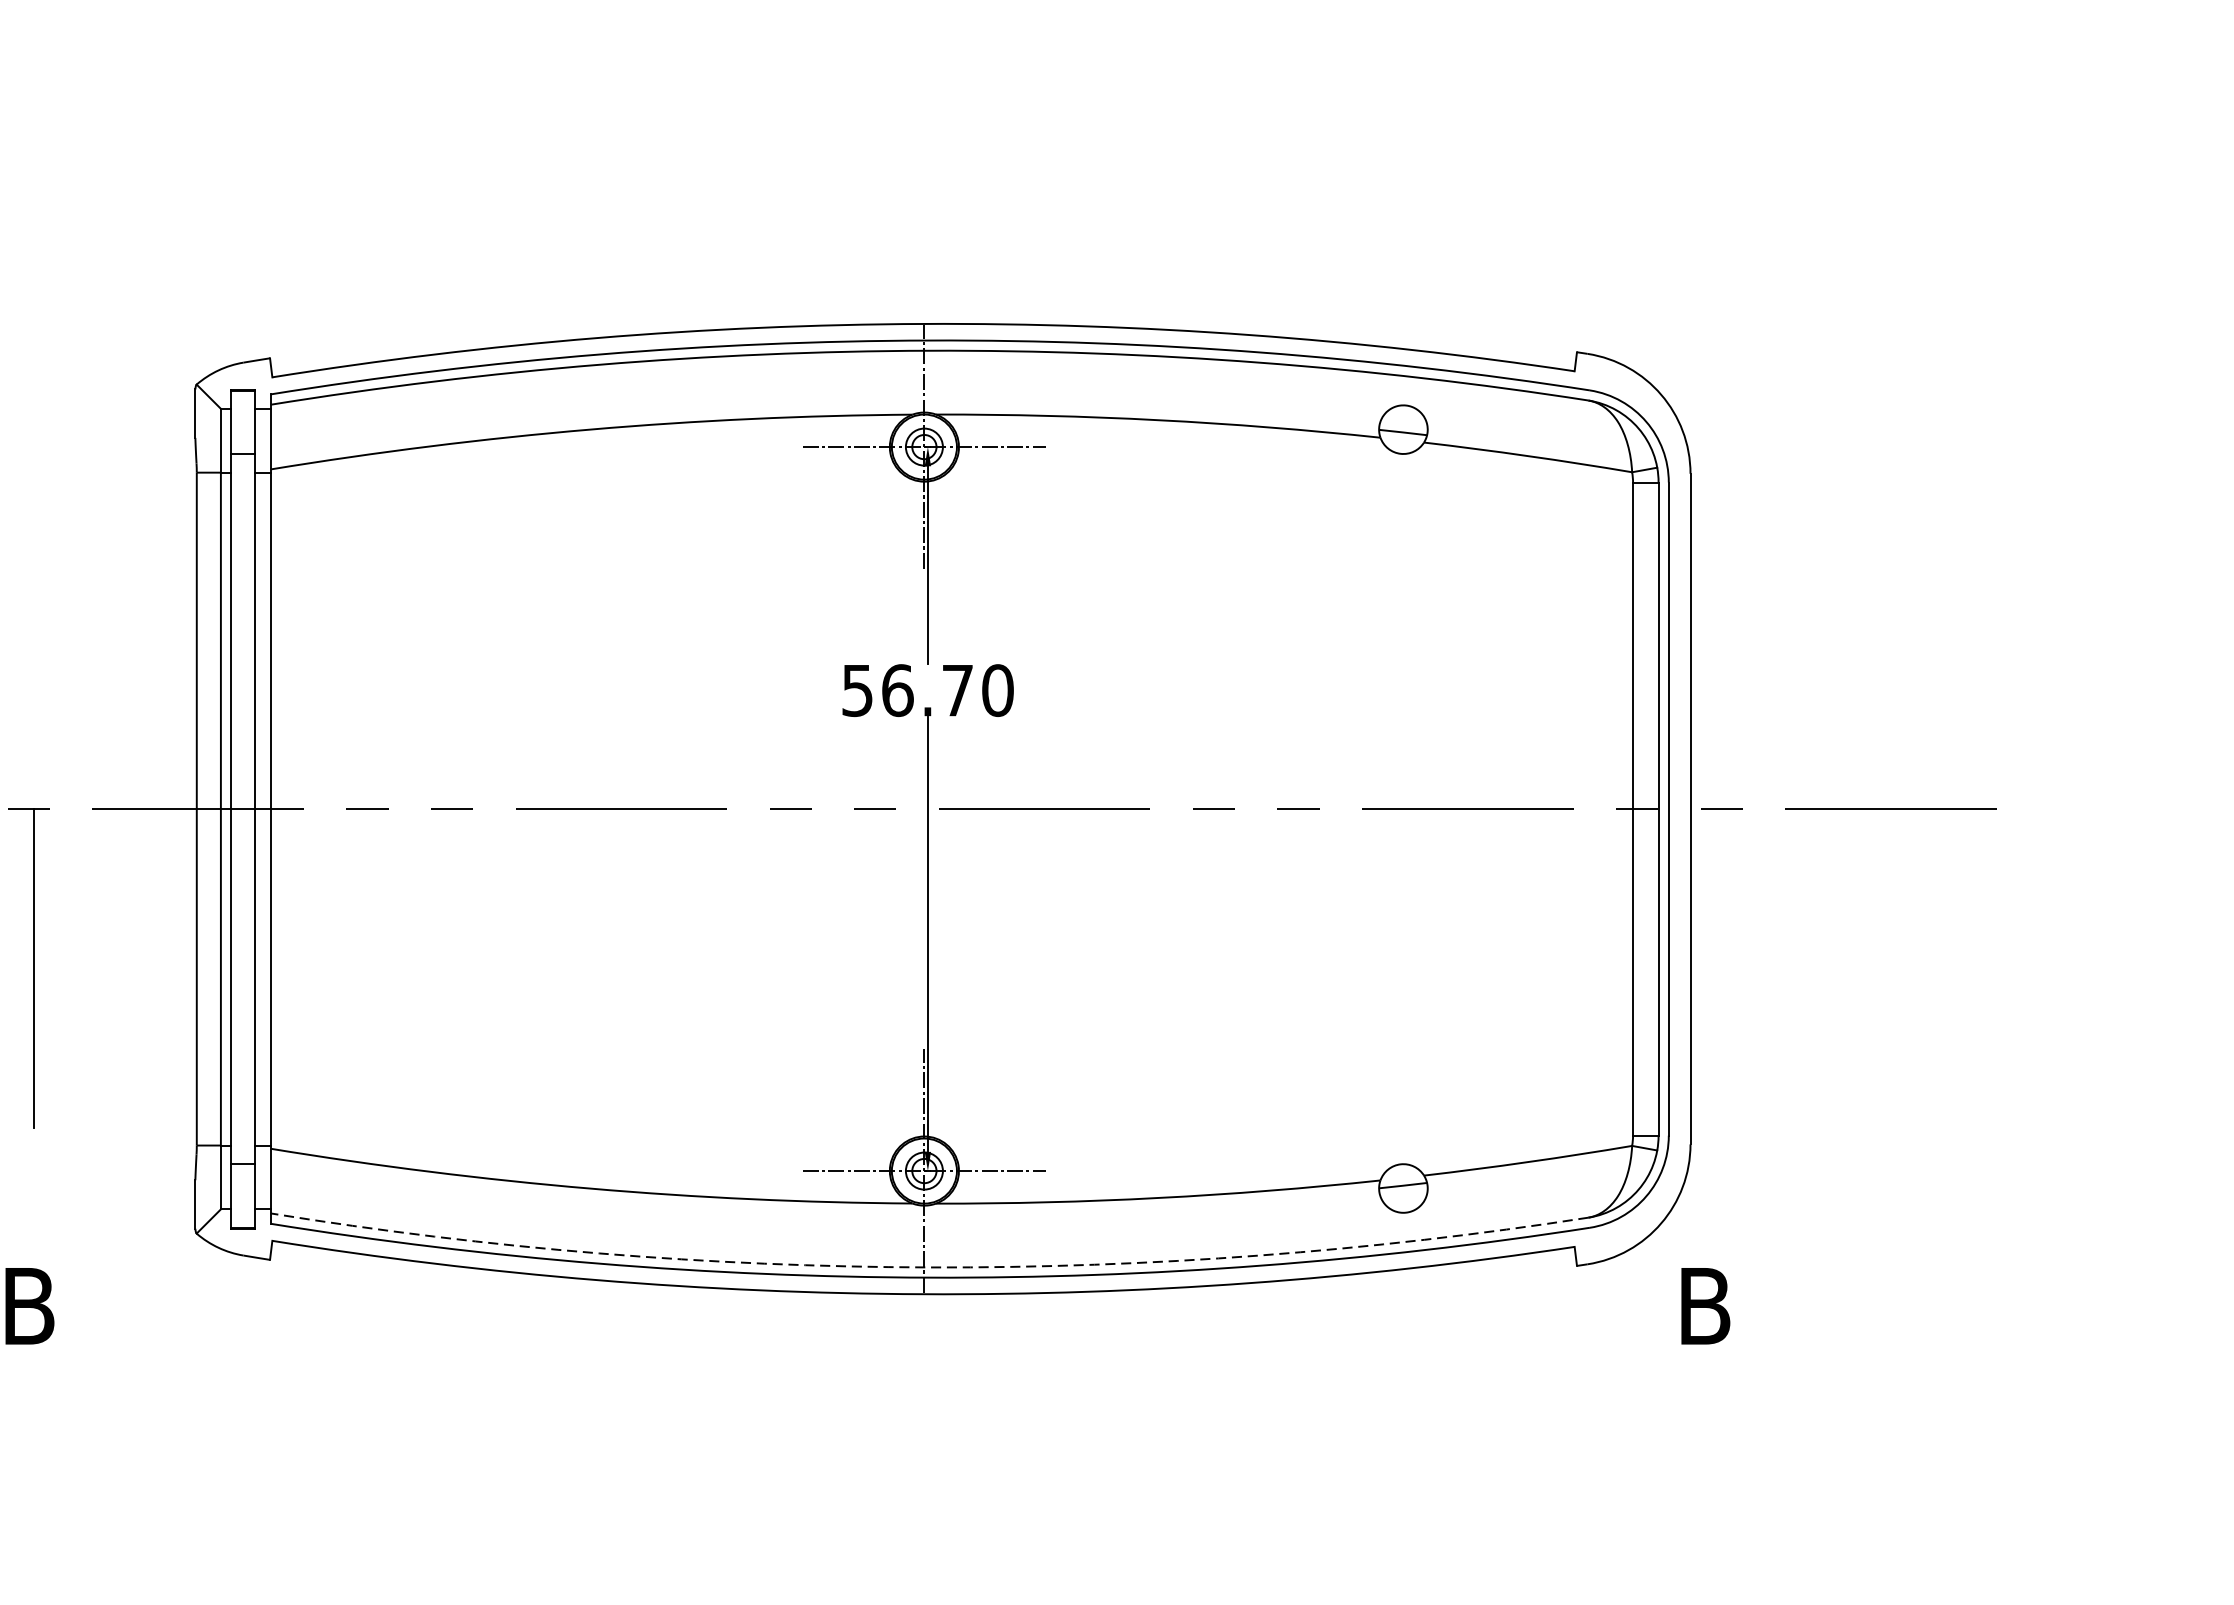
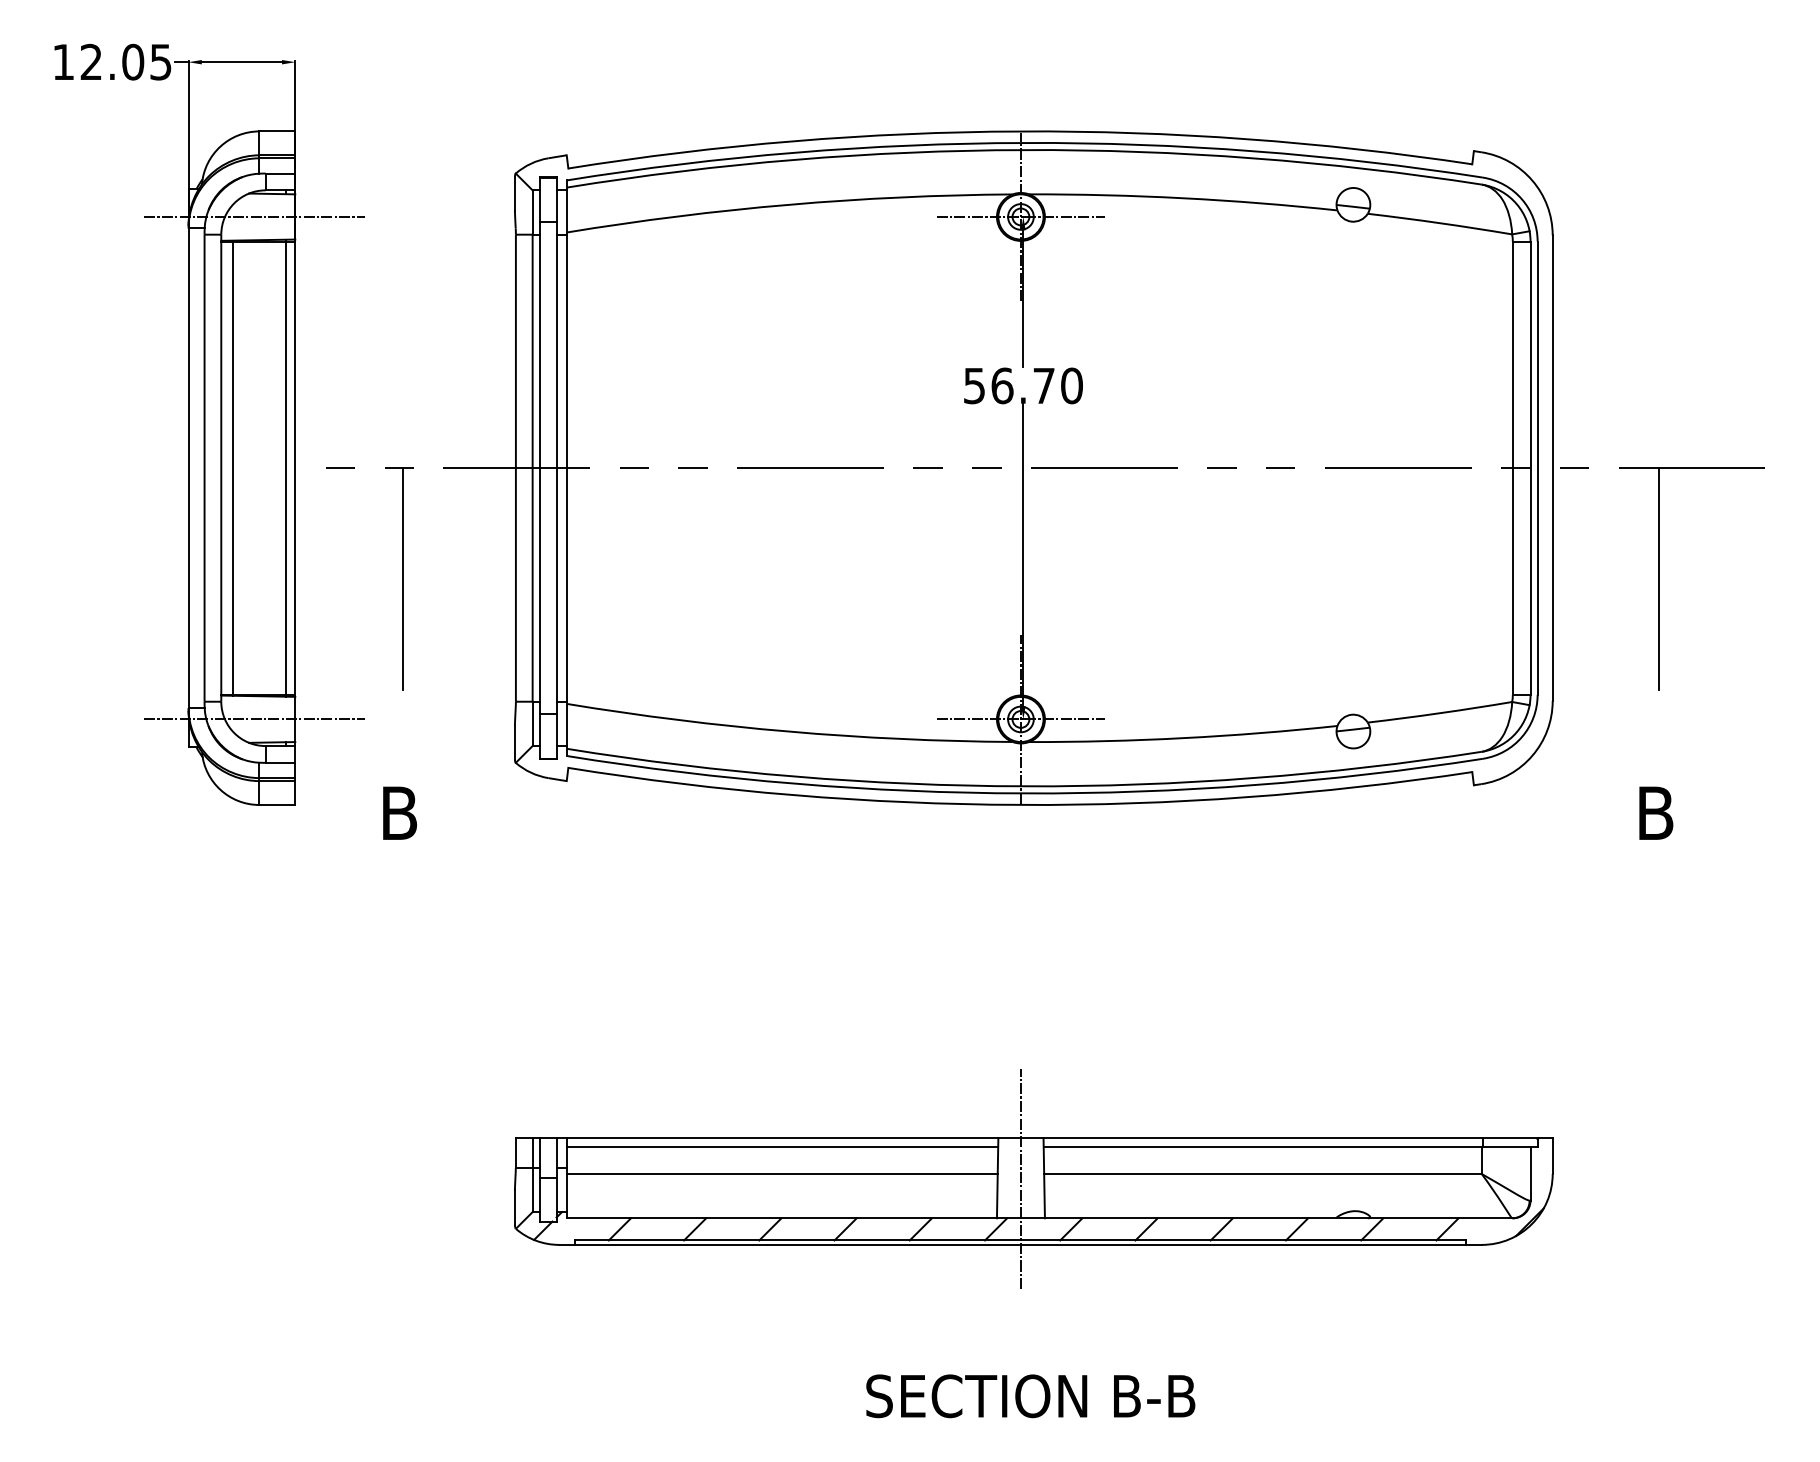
line: (1844, 967) -> (1659, 578), added
arc: (929, 1267) -> (1024, 786), dashed -> solid
text: (1706, 1305) -> (1656, 812), moved

